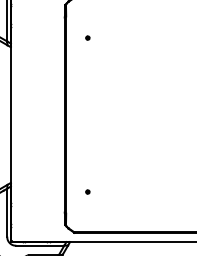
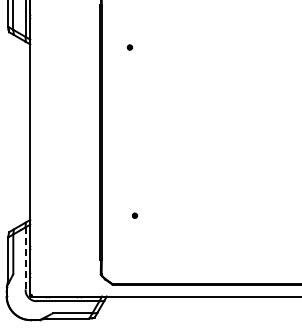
part: (87, 38) -> (129, 47), moved
part: (87, 191) -> (134, 215), moved
line: (7, 211) -> (25, 257), solid -> dashed

